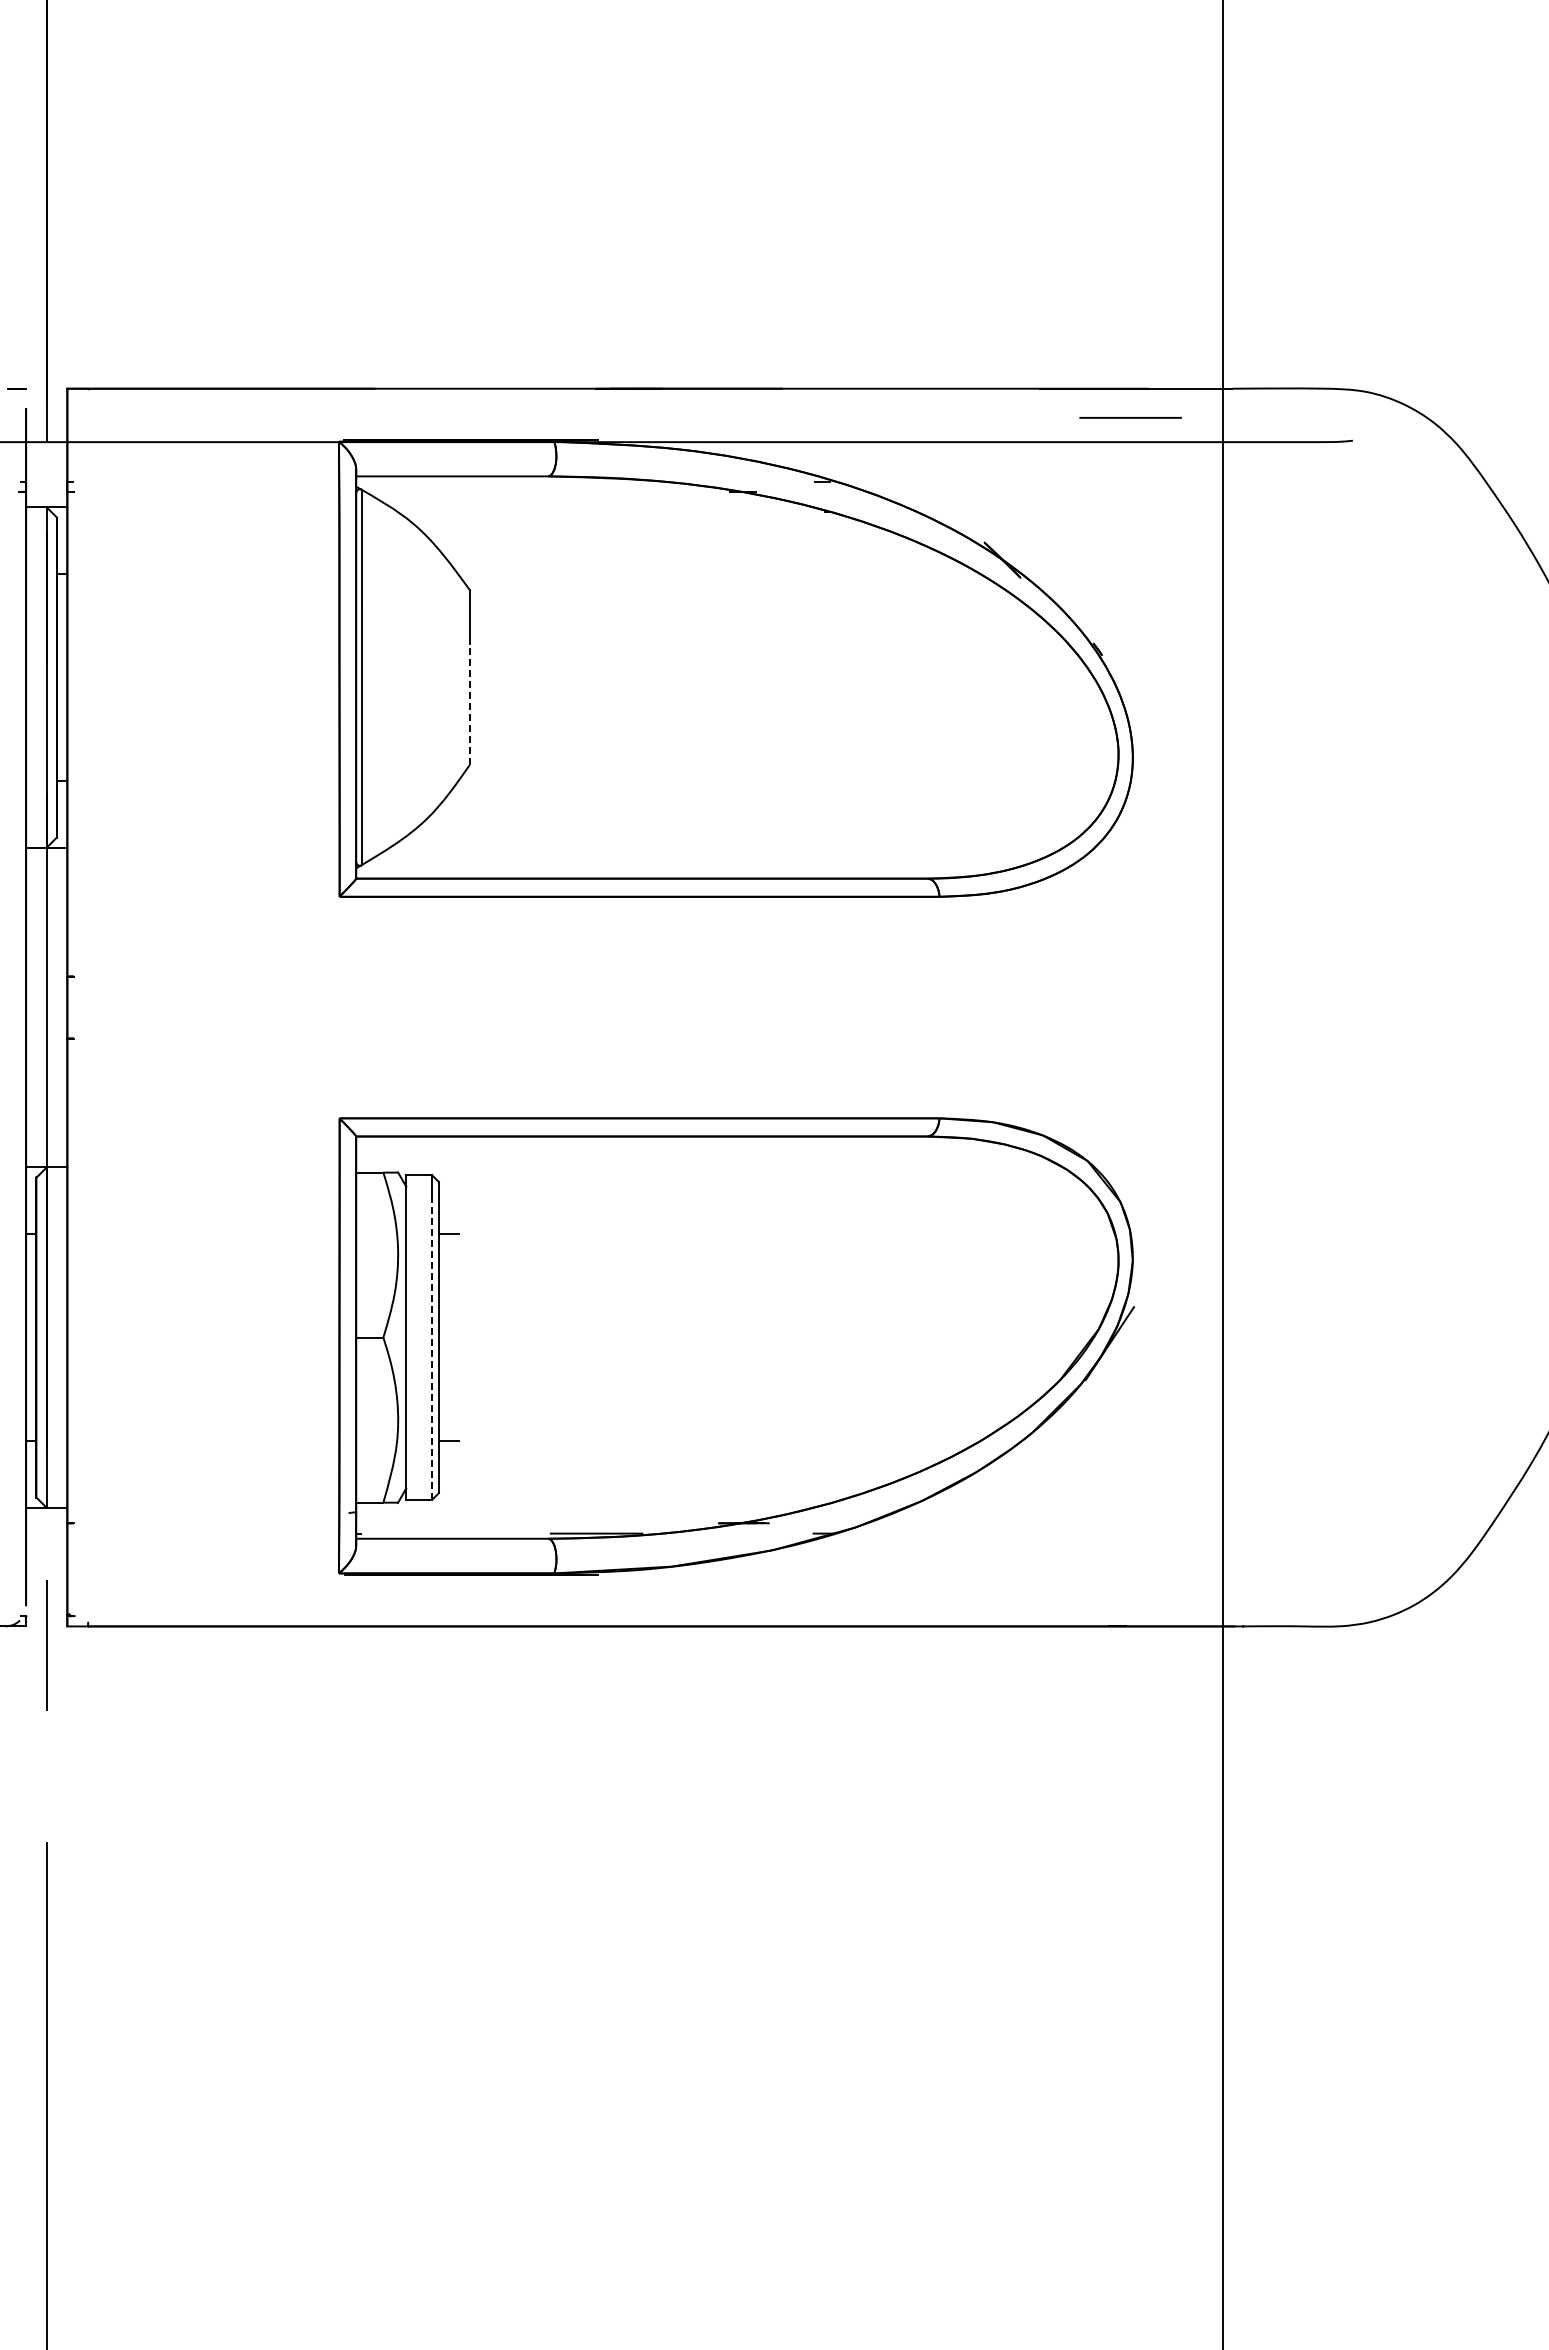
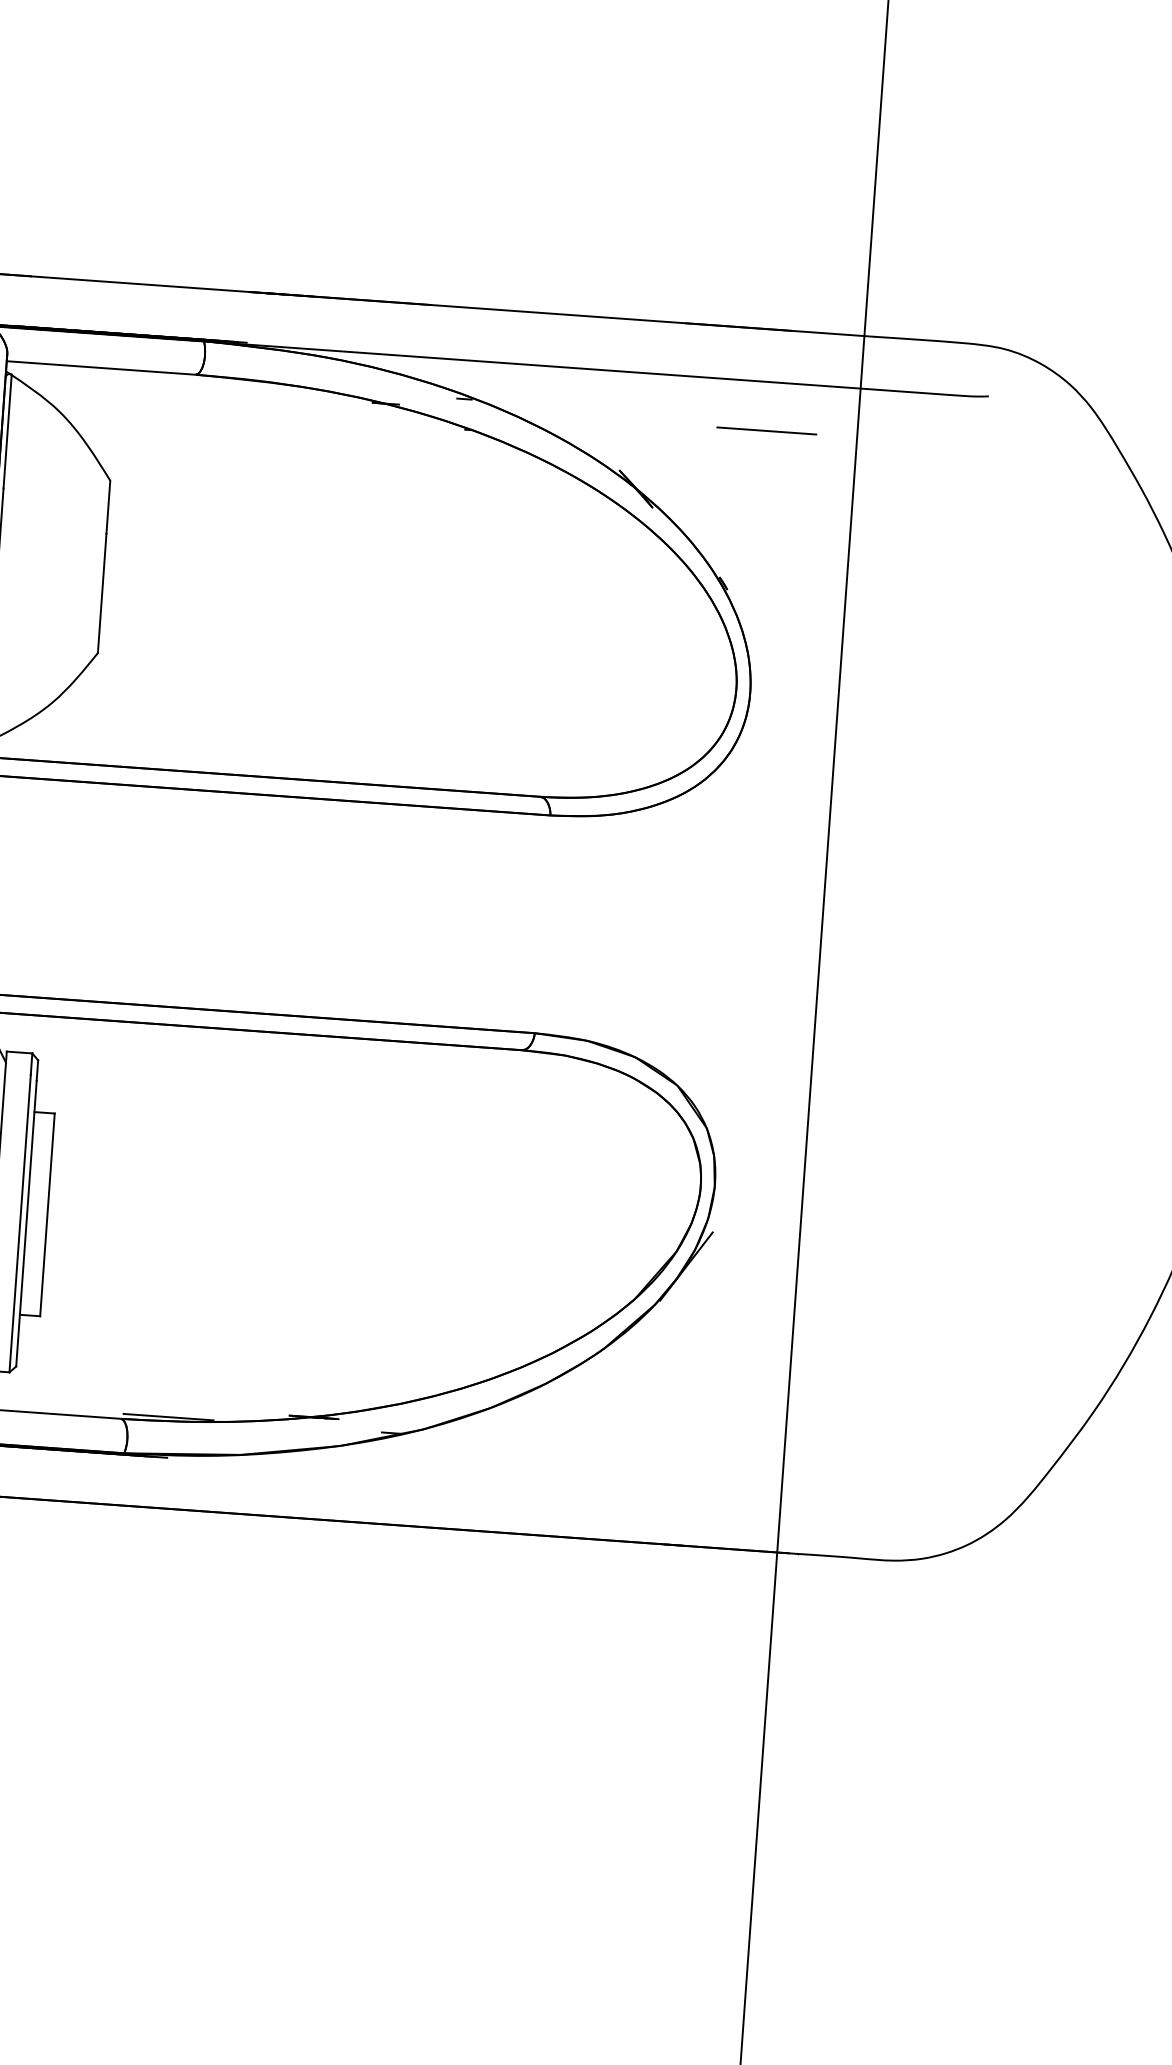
line: (1130, 417) -> (766, 430), moved
line: (469, 704) -> (102, 593), dashed -> solid
line: (459, 1337) -> (47, 1214), added
line: (432, 1347) -> (20, 1222), dashed -> solid

